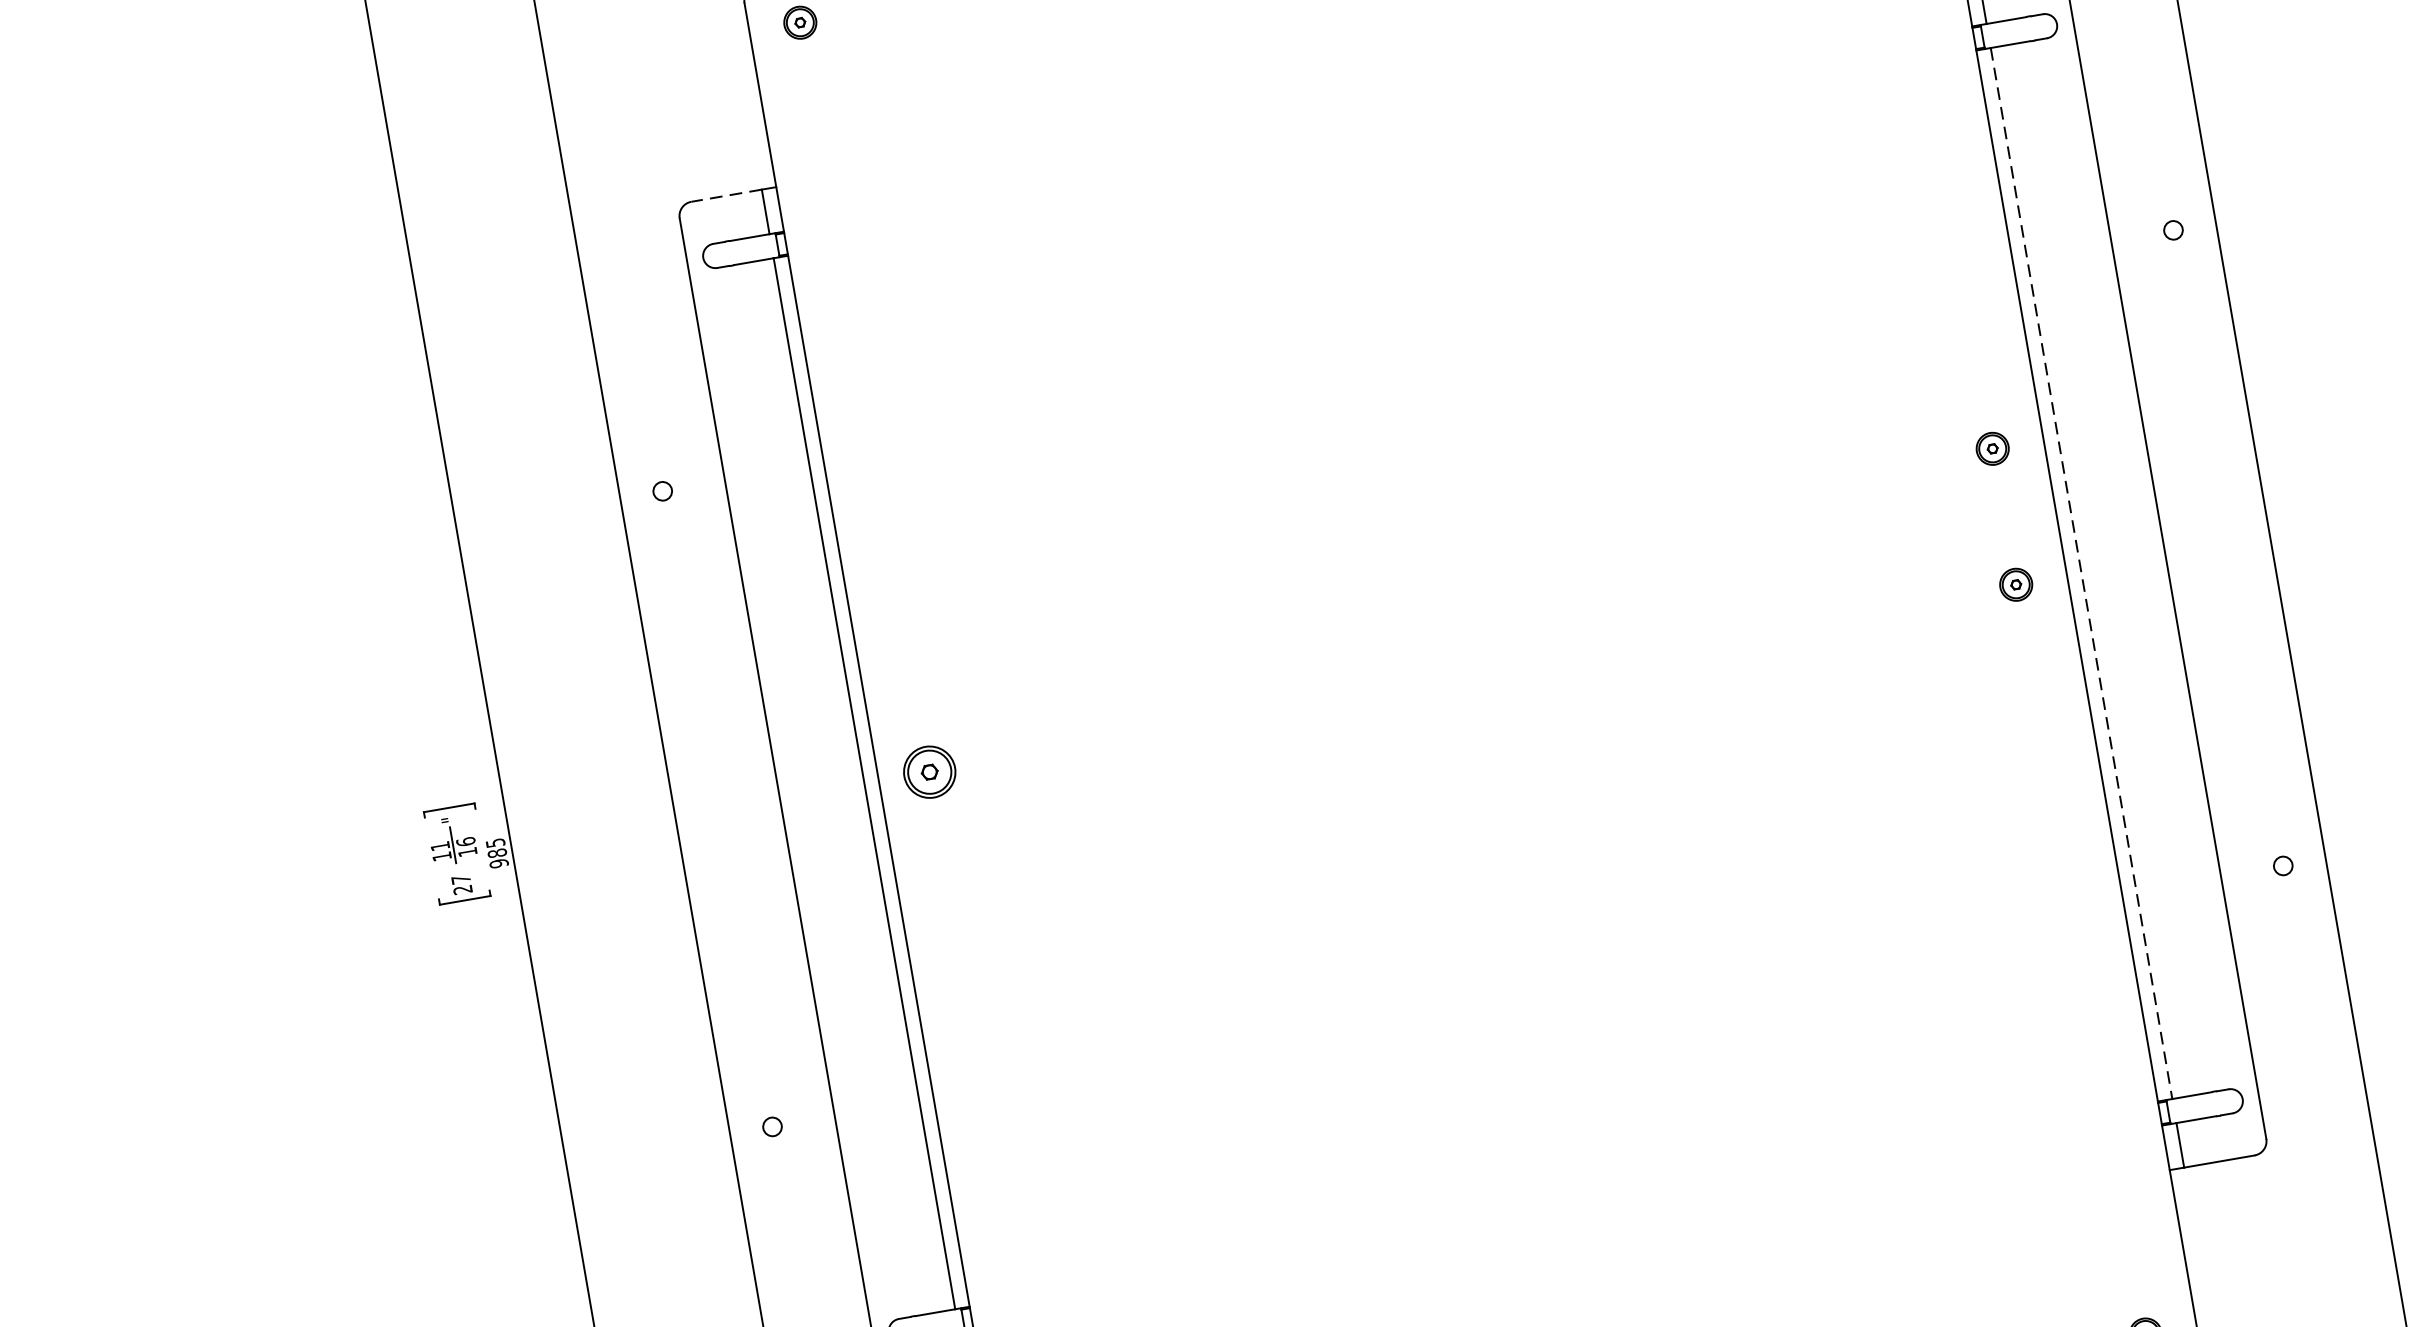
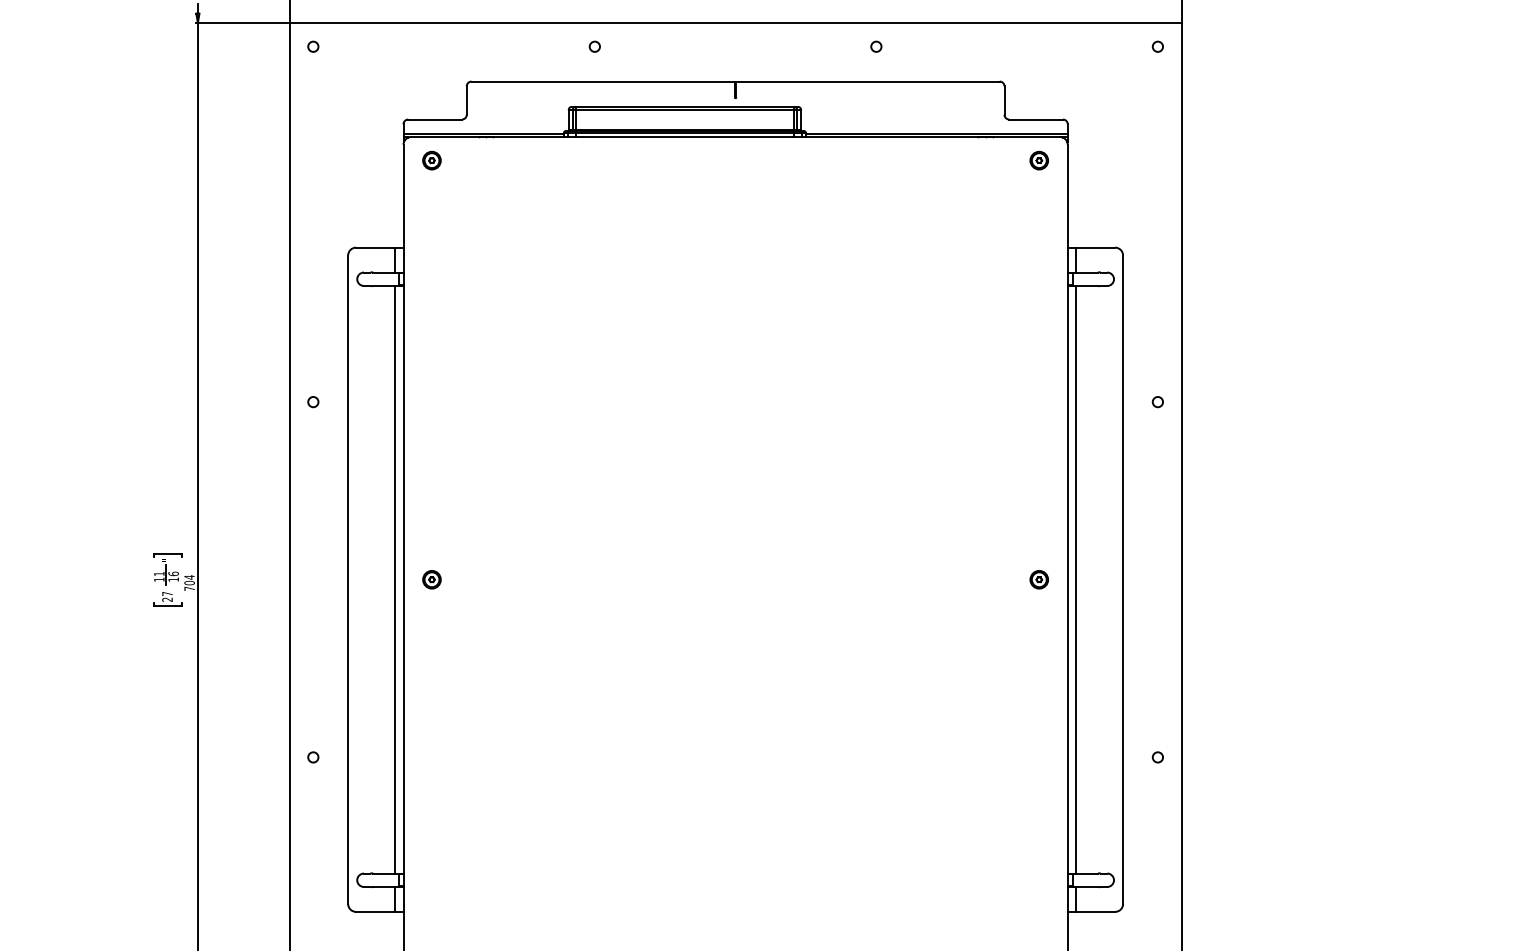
line: (726, 195) -> (375, 247), dashed -> solid
part: (1991, 448) -> (1038, 503), removed
line: (2080, 573) -> (1075, 579), dashed -> solid
part: (928, 772) -> (431, 579), size x0.62
text: (497, 854) -> (189, 583), 985 -> 704

